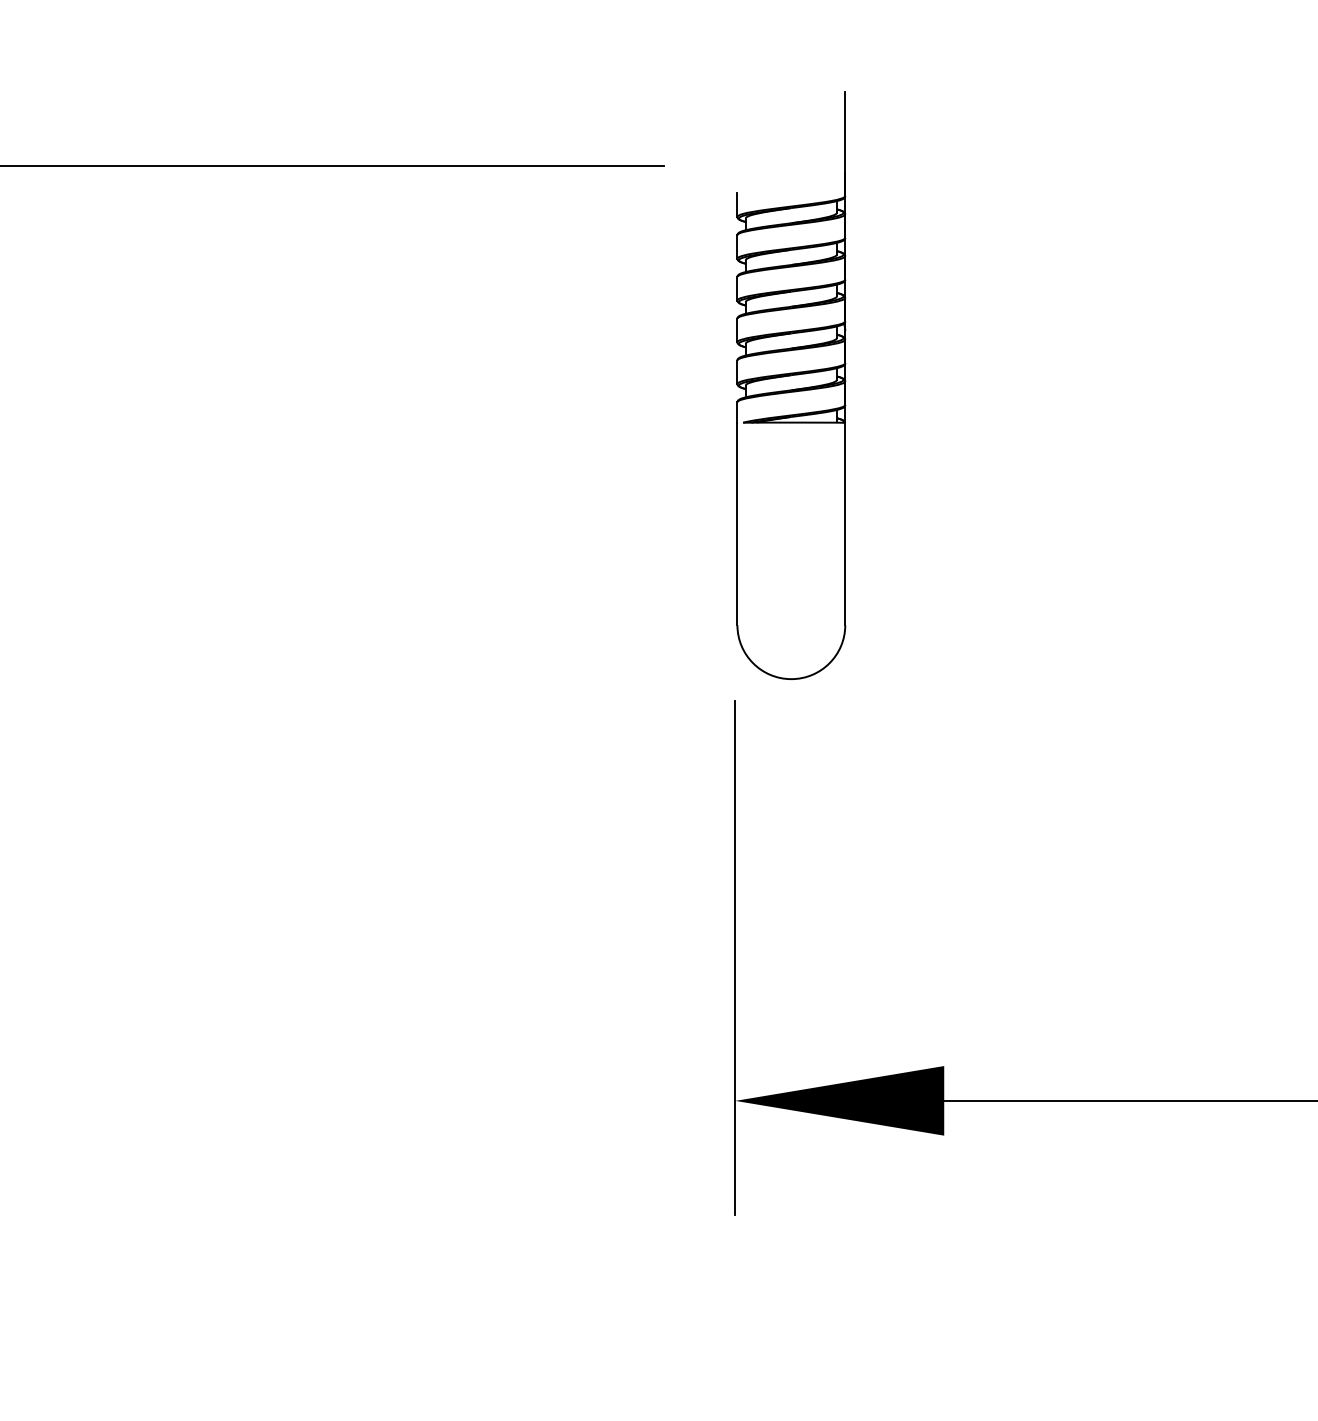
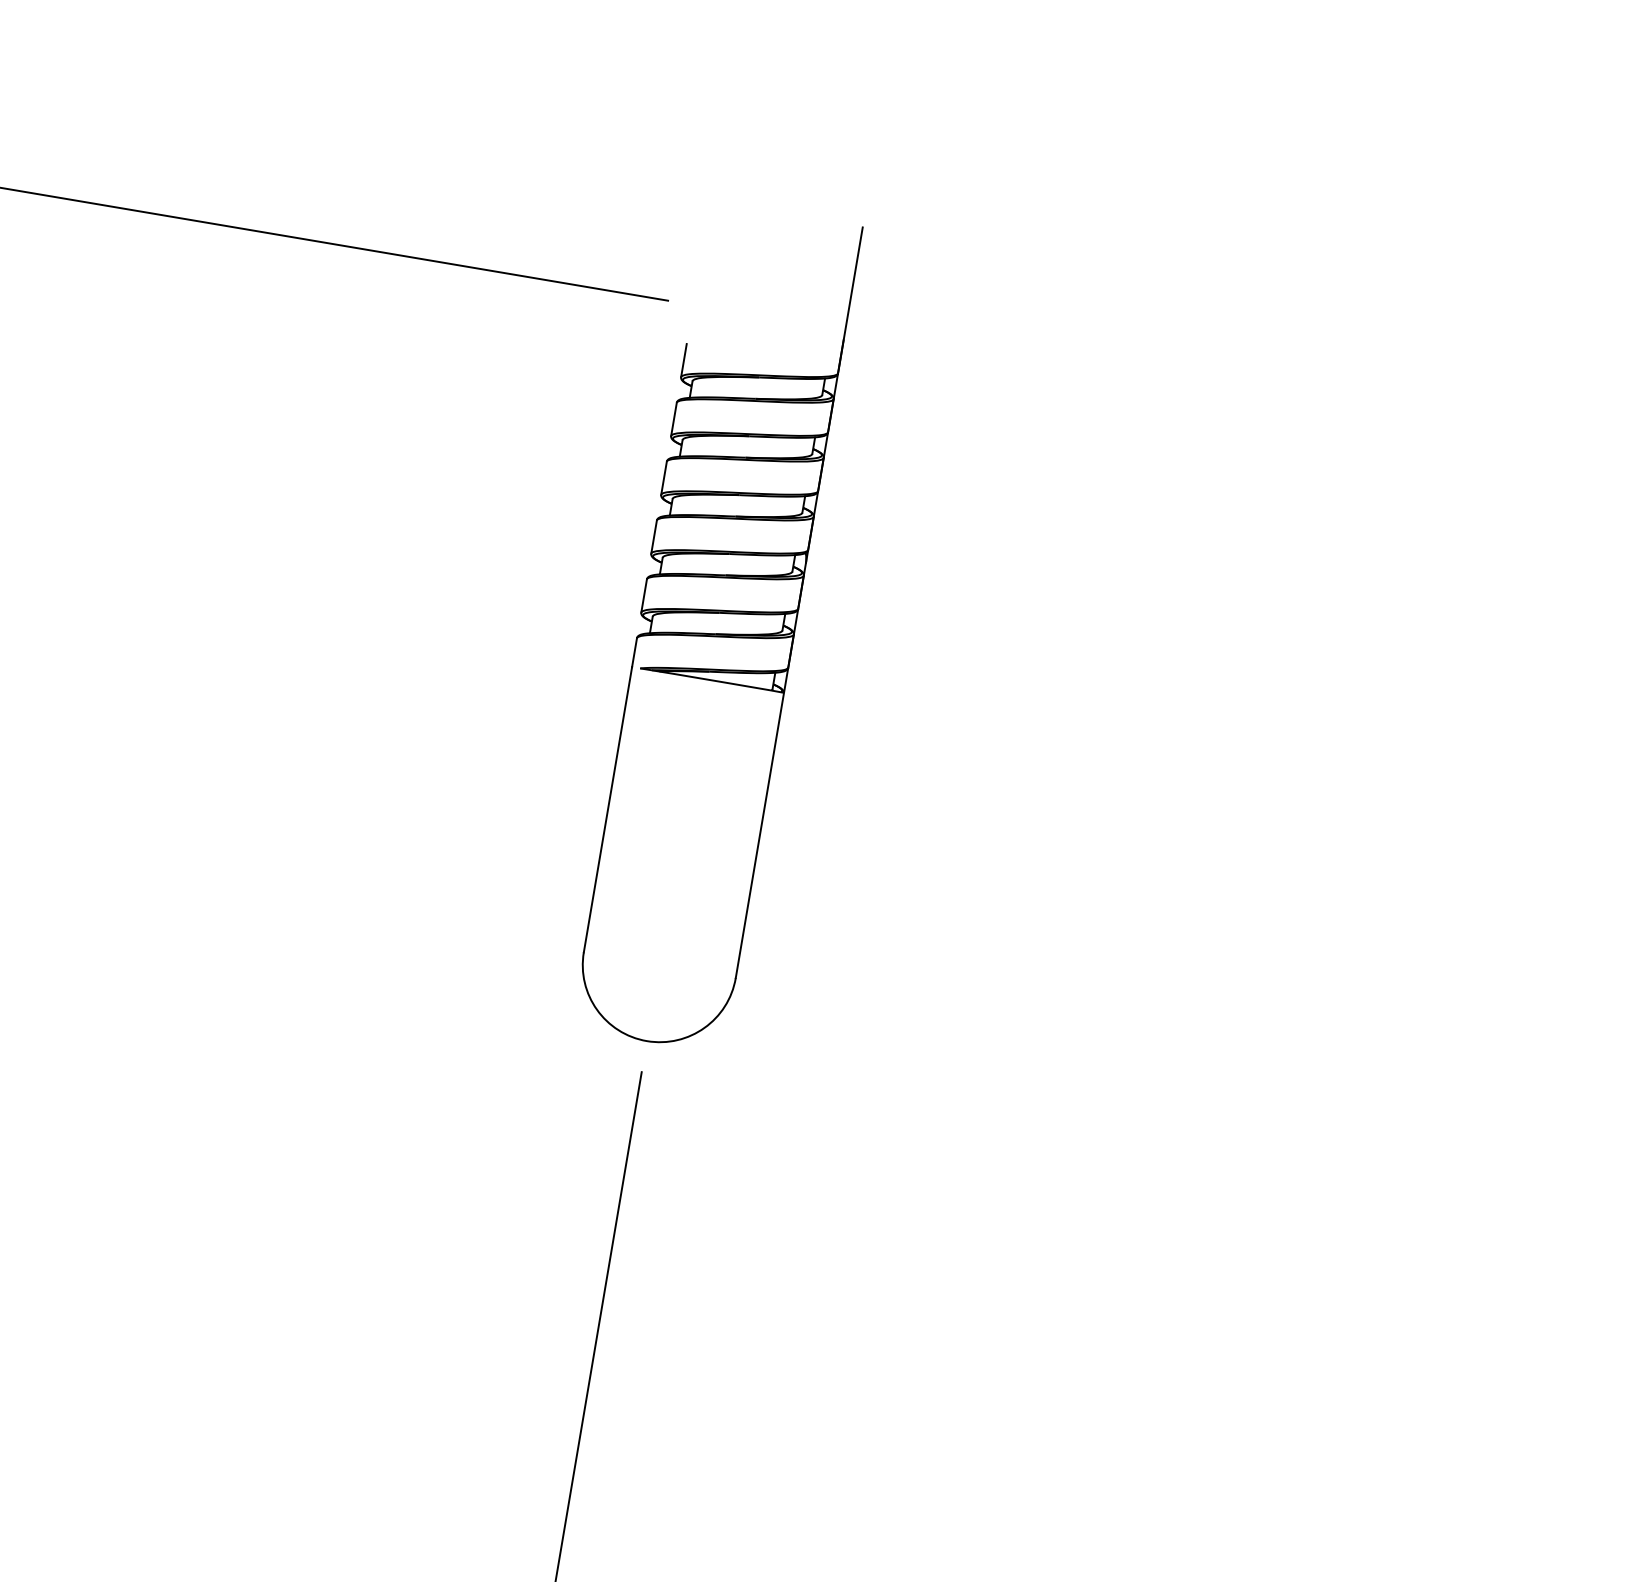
part: (791, 385) -> (717, 627), moved

